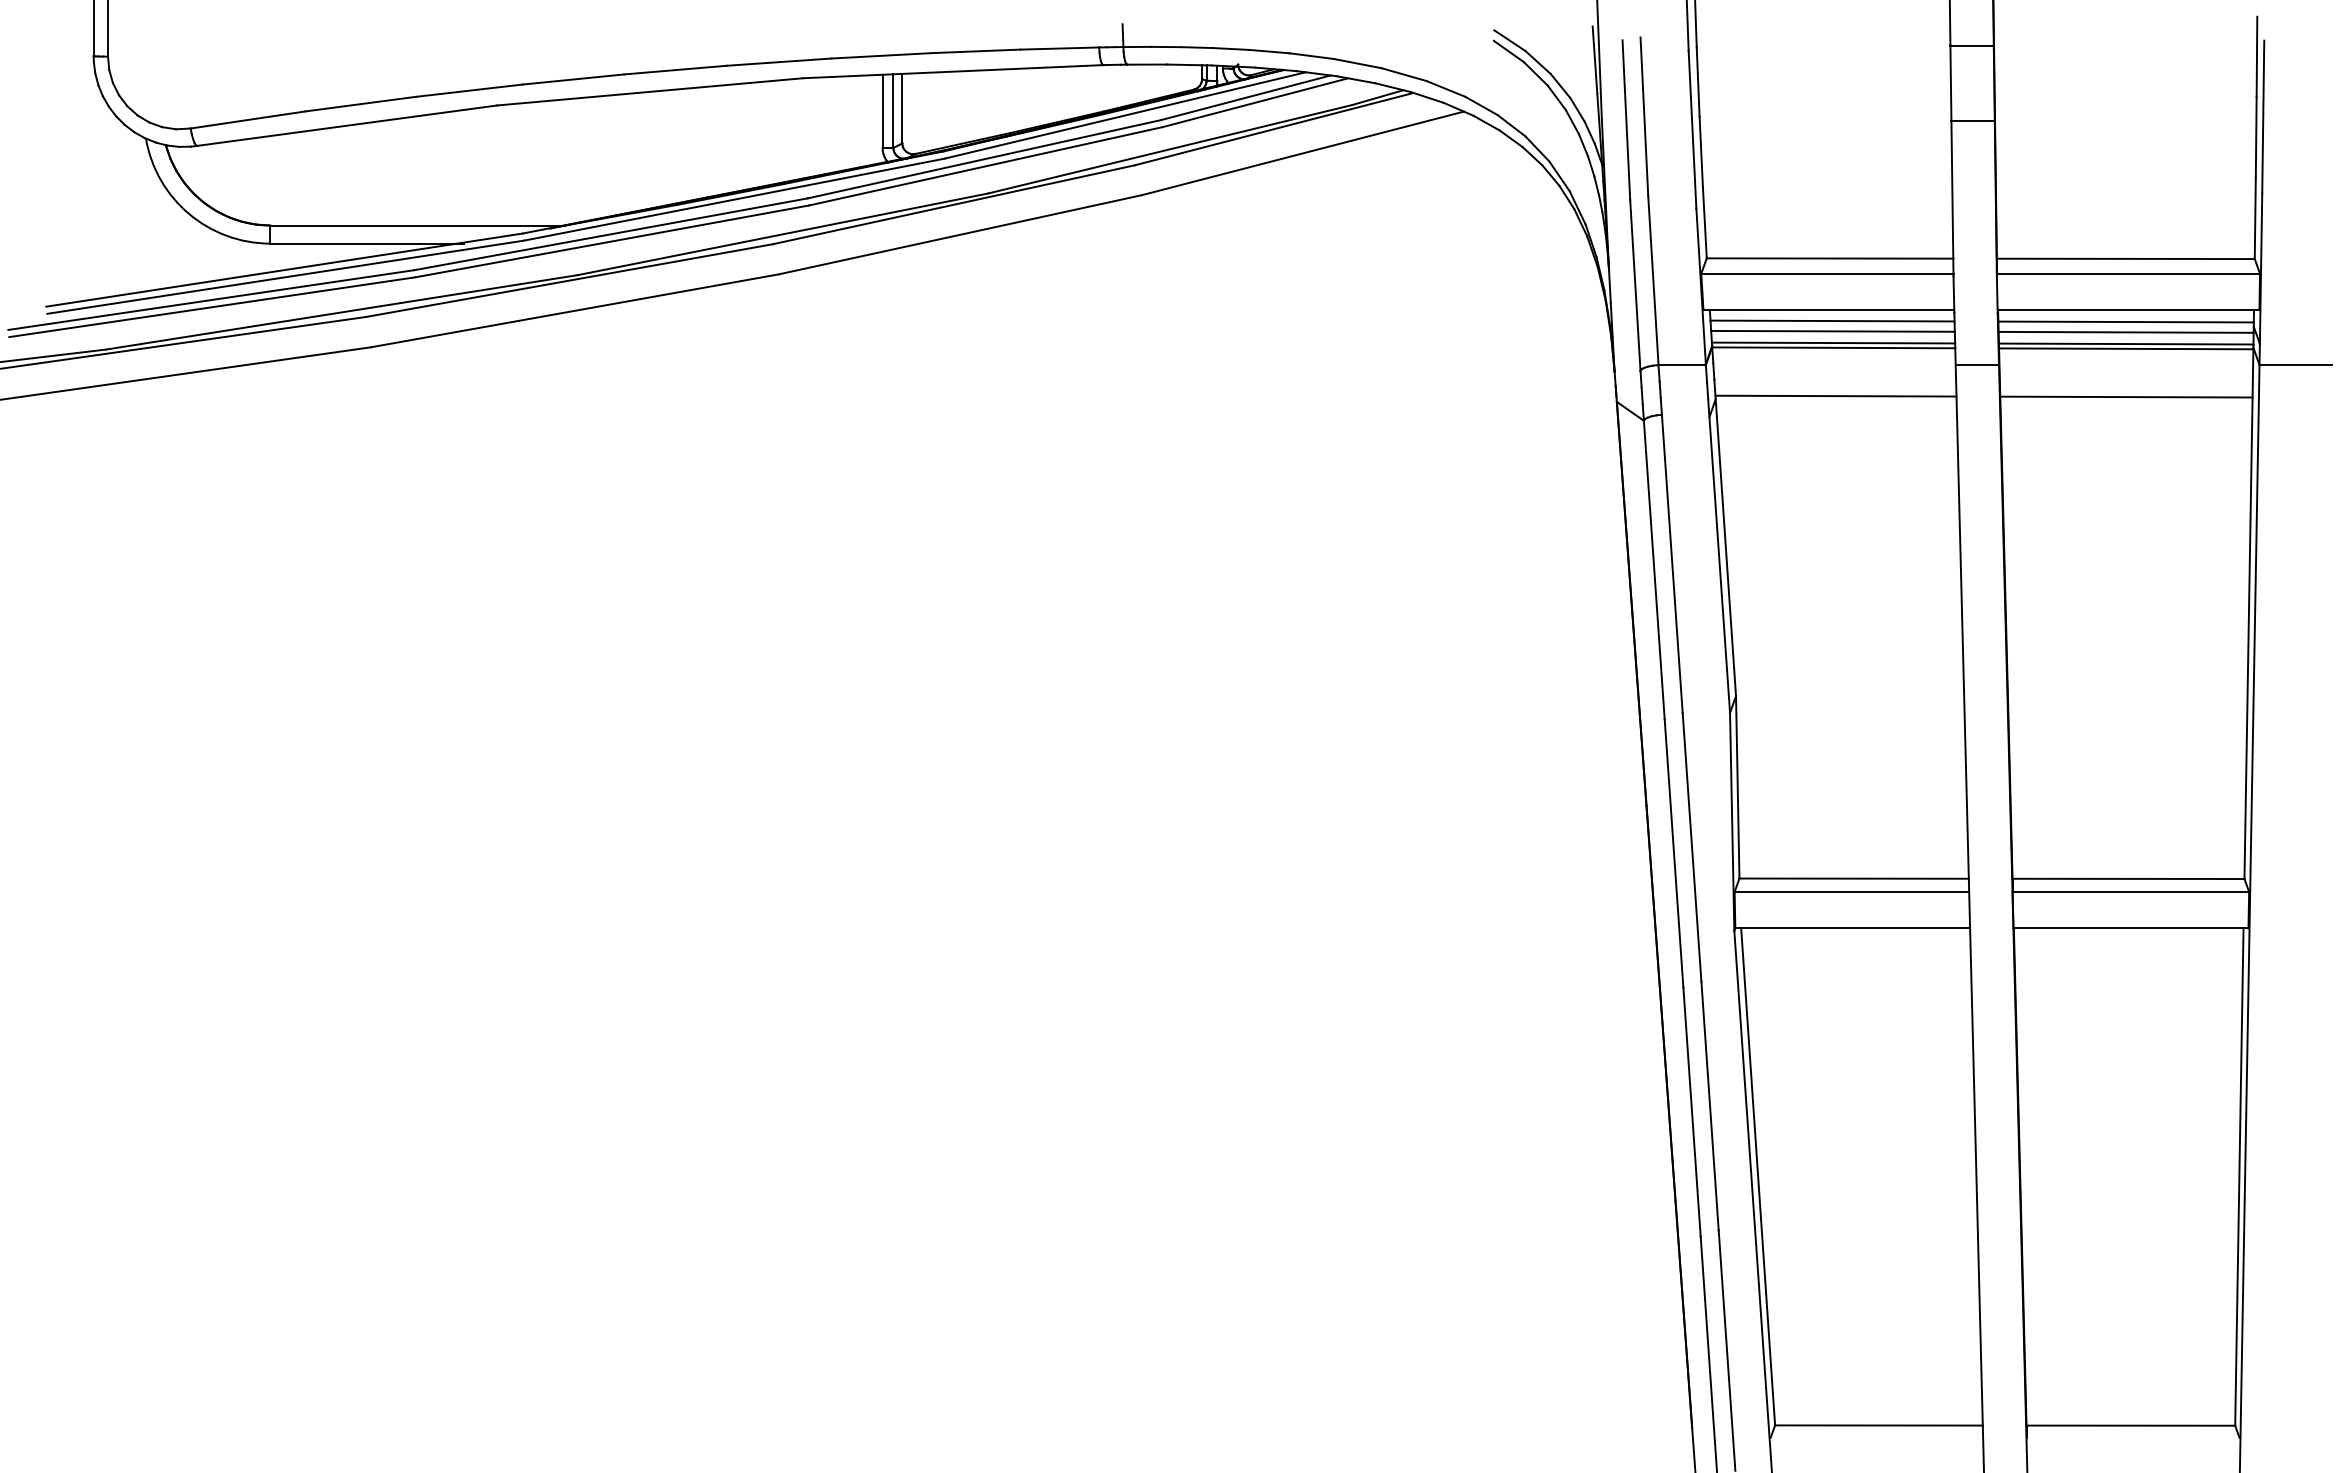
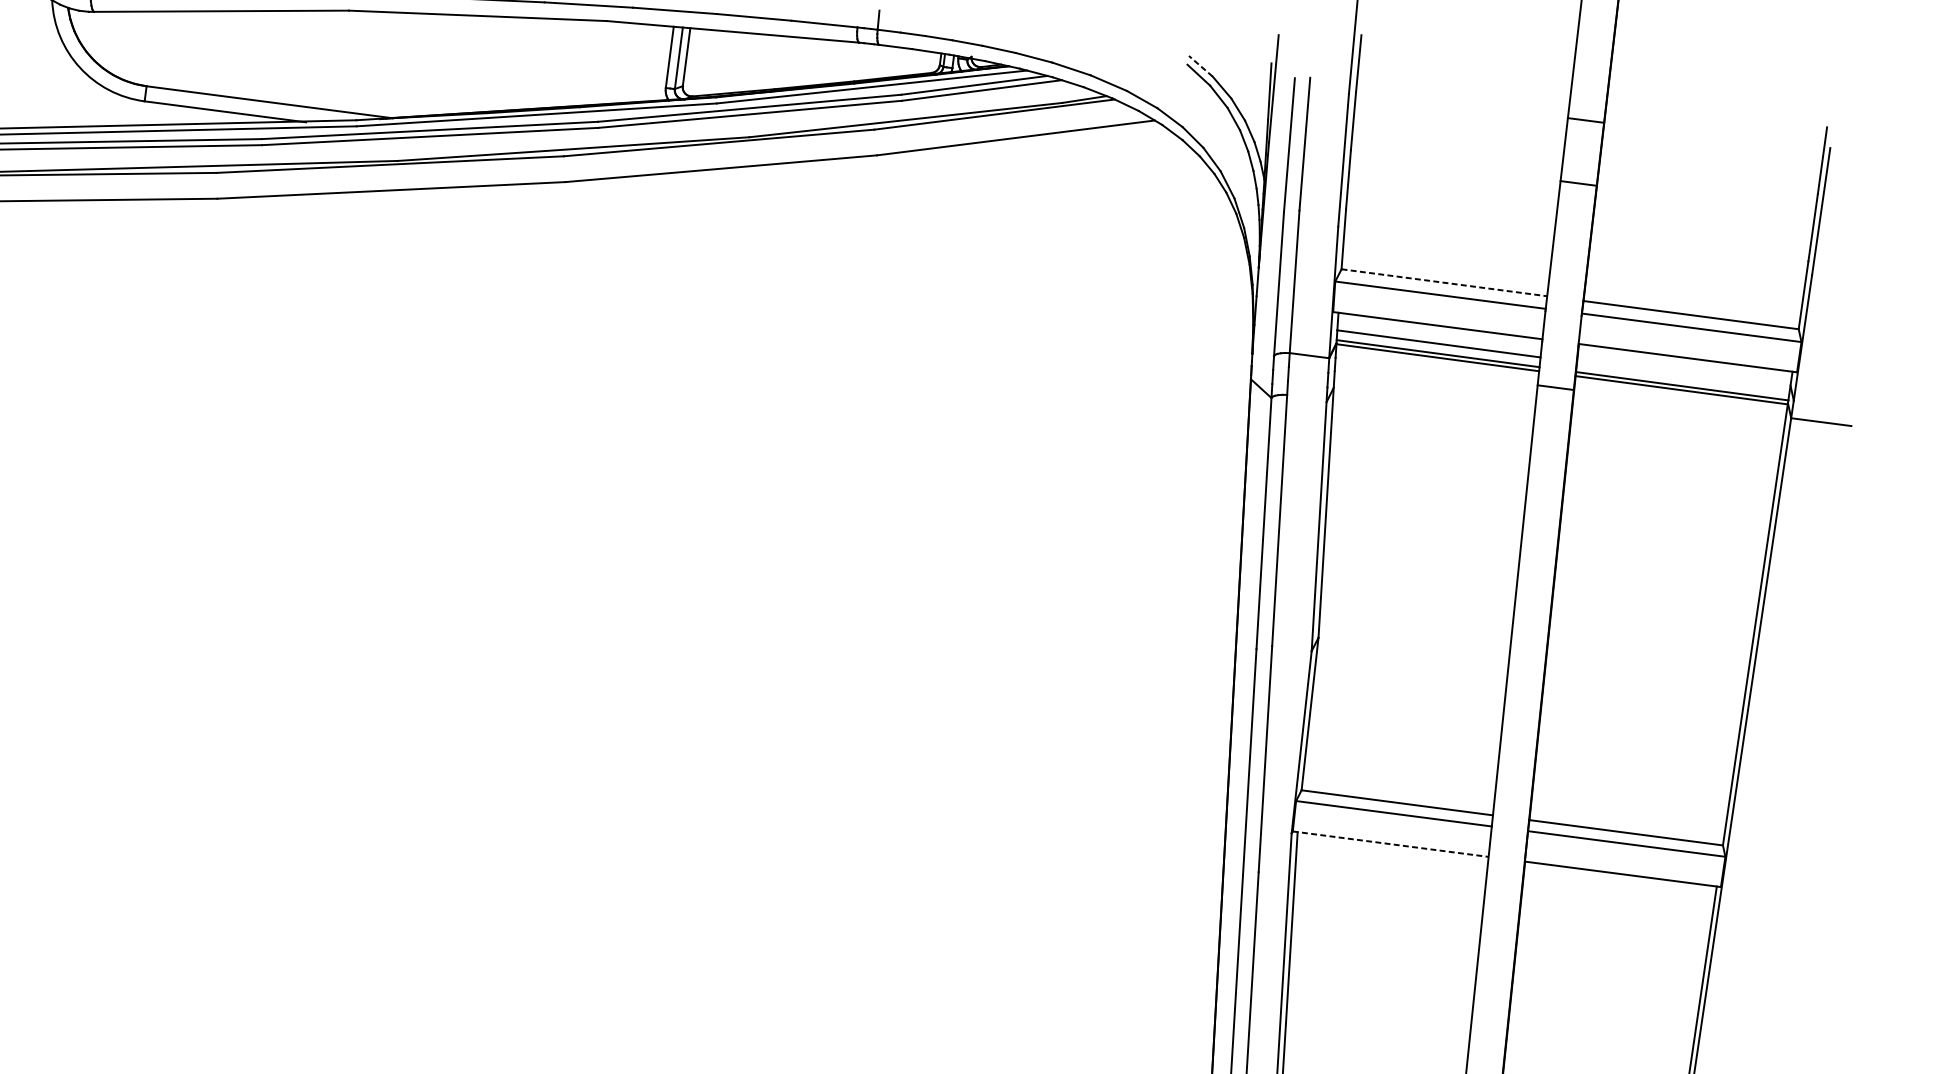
line: (1509, 40) -> (1200, 66), solid -> dashed
line: (1830, 258) -> (1444, 282), solid -> dashed
line: (1832, 320) -> (1439, 334), removed
line: (2125, 321) -> (1684, 367), removed
line: (2125, 331) -> (1683, 375), removed
line: (1835, 395) -> (1434, 397), removed
line: (2126, 396) -> (1676, 430), removed
line: (1853, 928) -> (1391, 844), solid -> dashed

